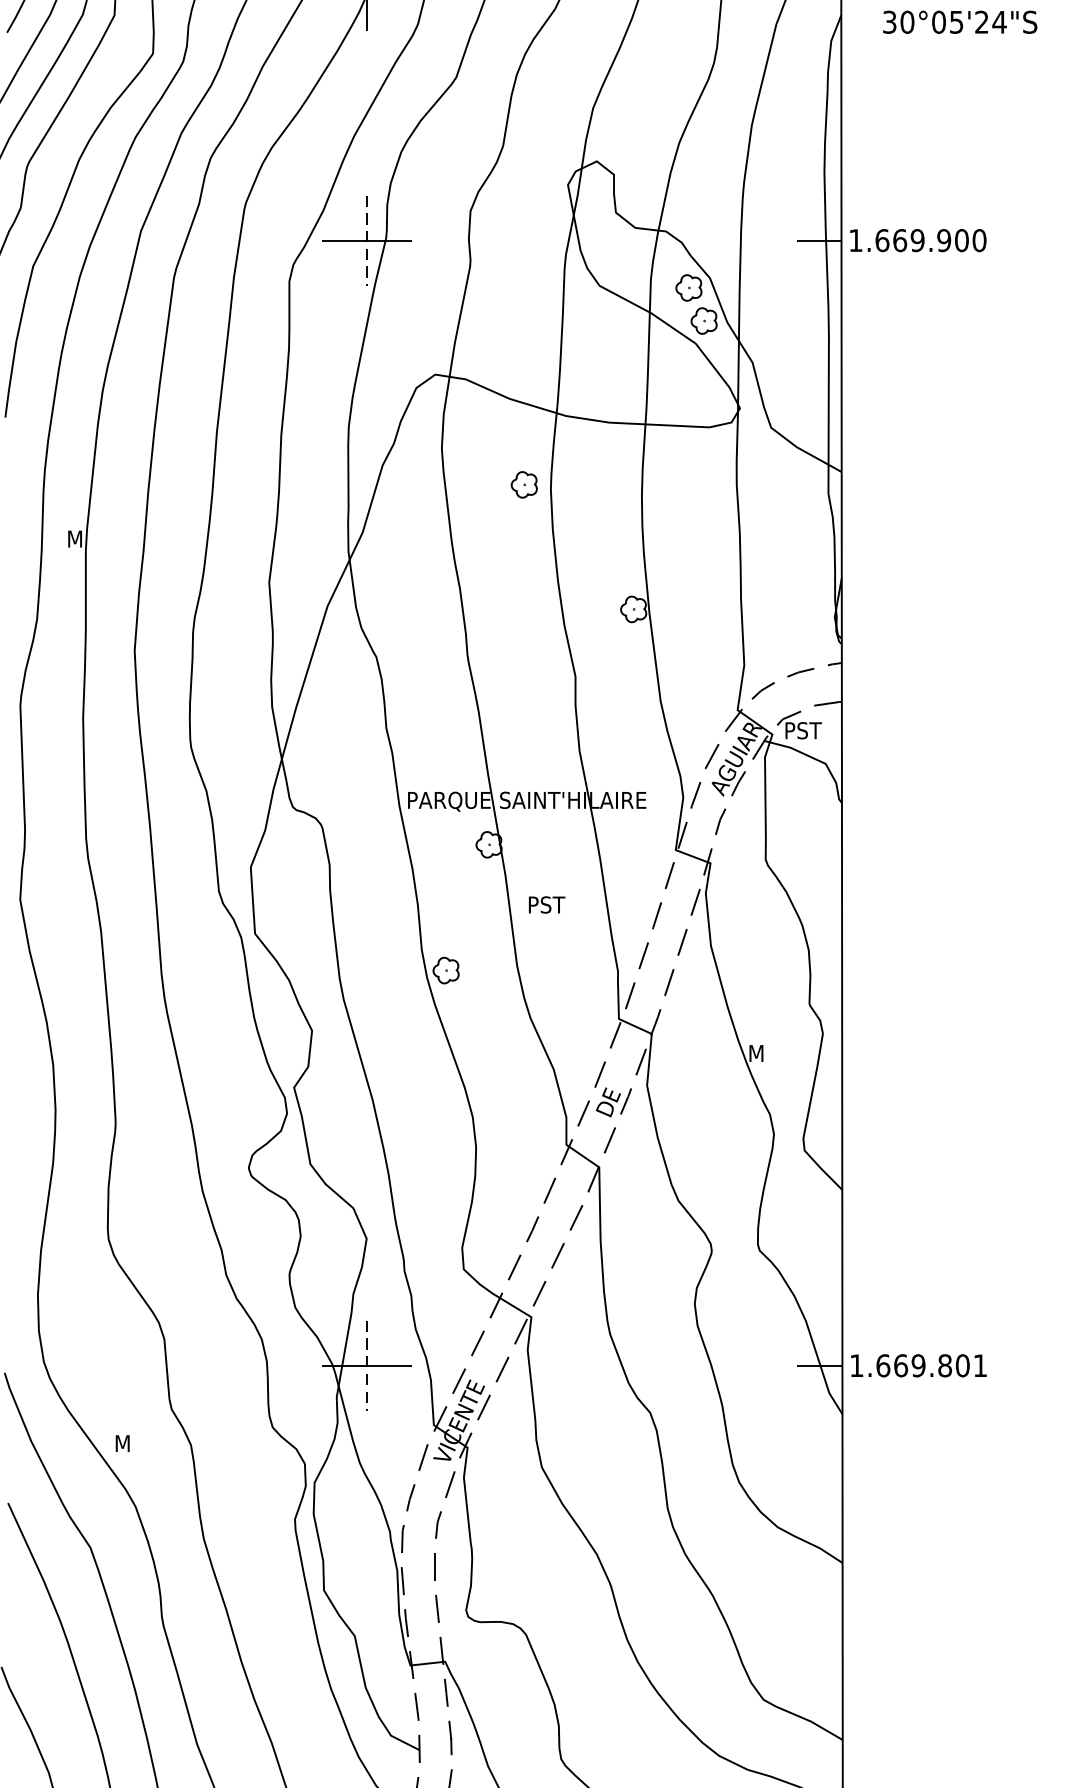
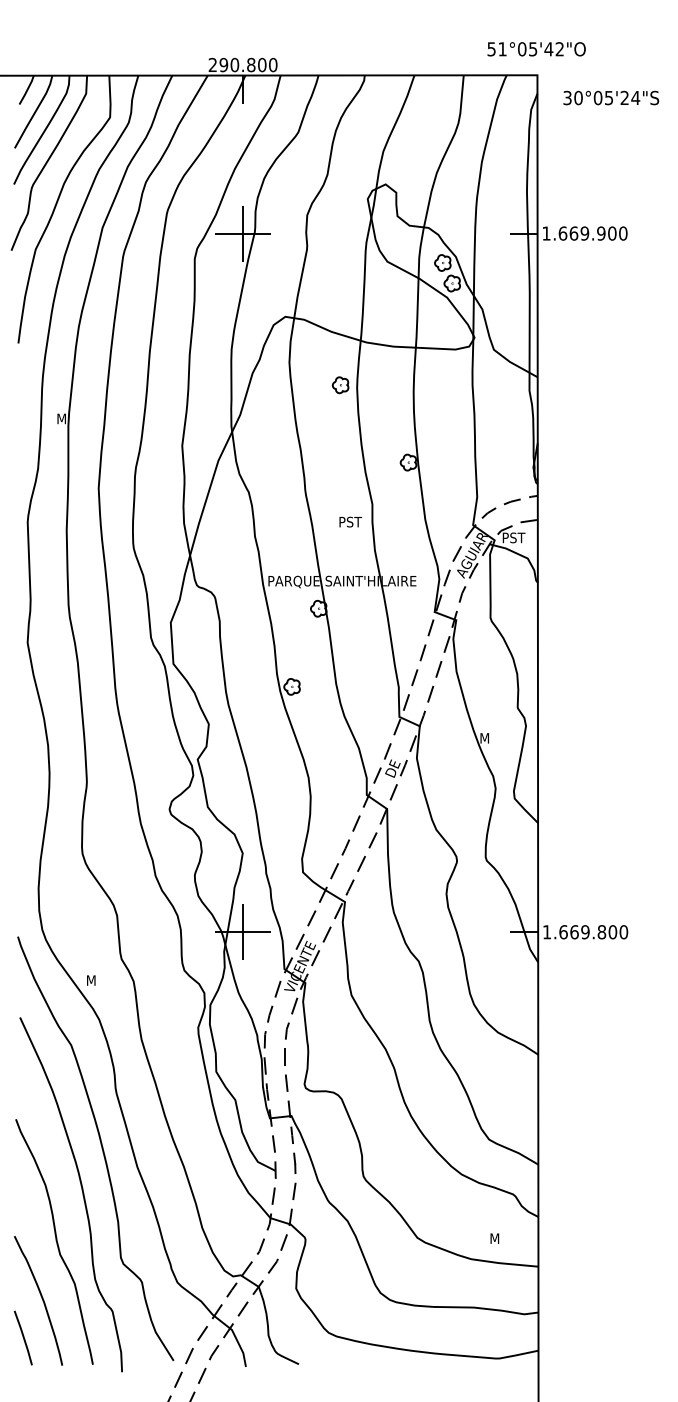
line: (367, 240) -> (243, 233), dashed -> solid
text: (546, 903) -> (350, 521), moved
line: (367, 1366) -> (243, 932), dashed -> solid
text: (979, 1366) -> (623, 932), 1.669.801 -> 1.669.800

